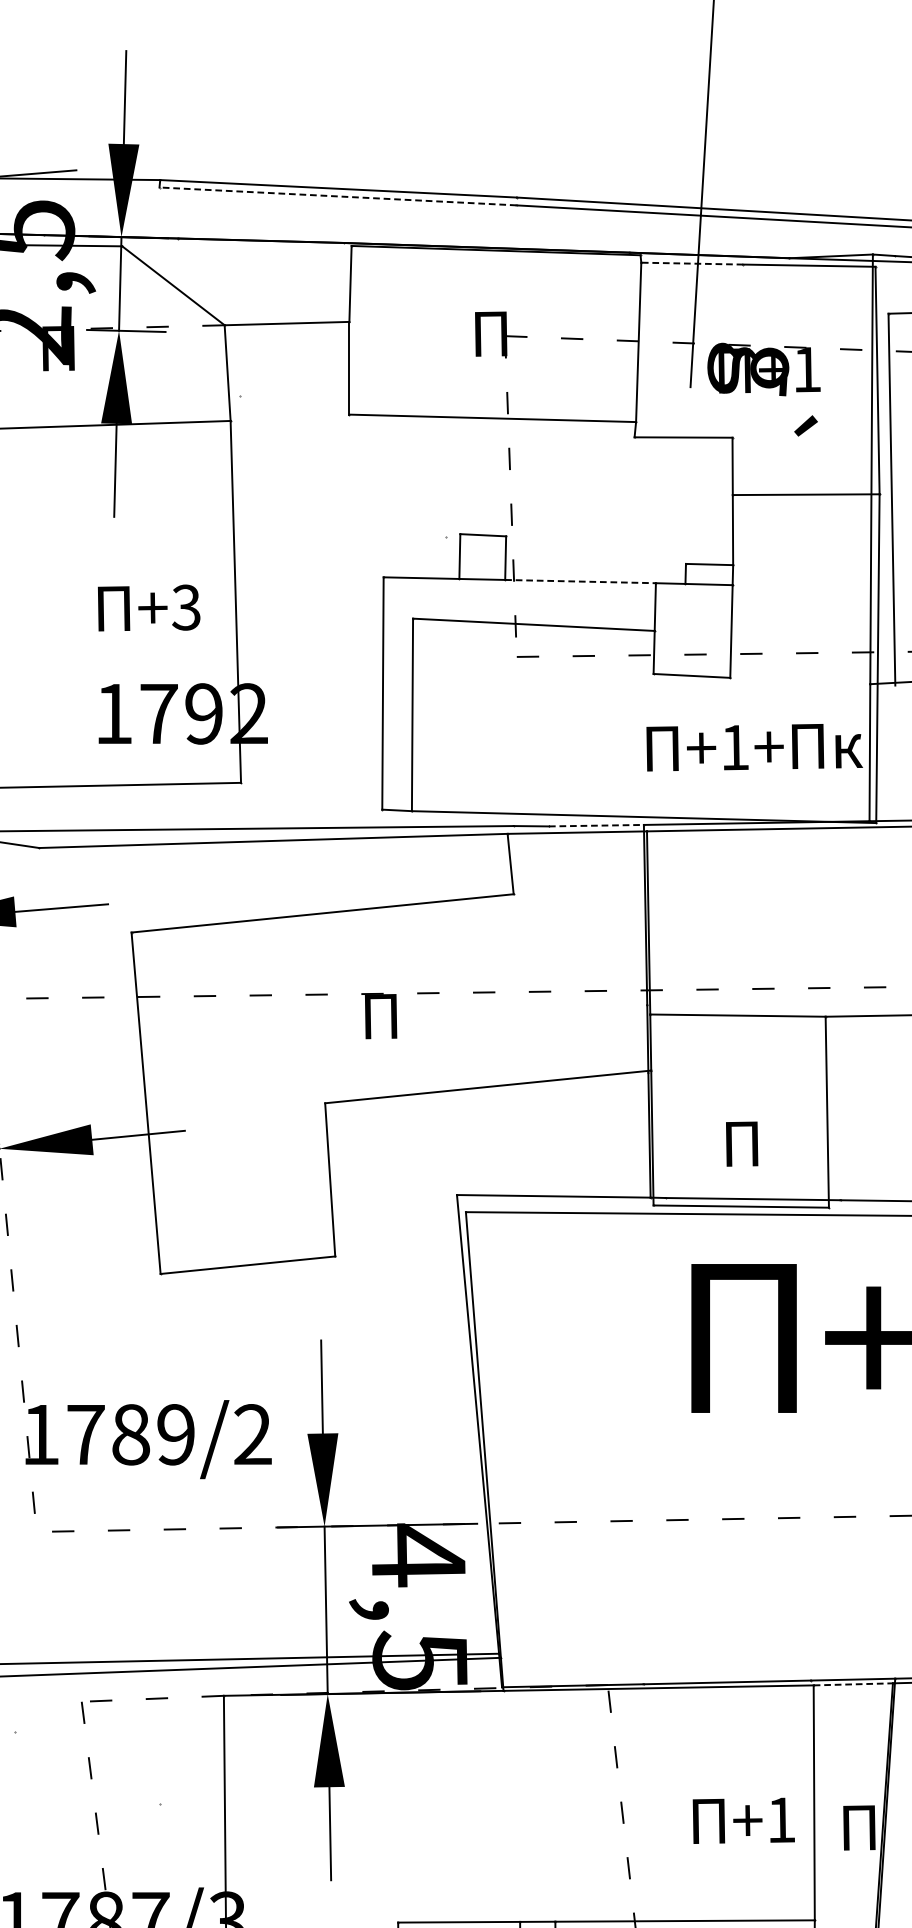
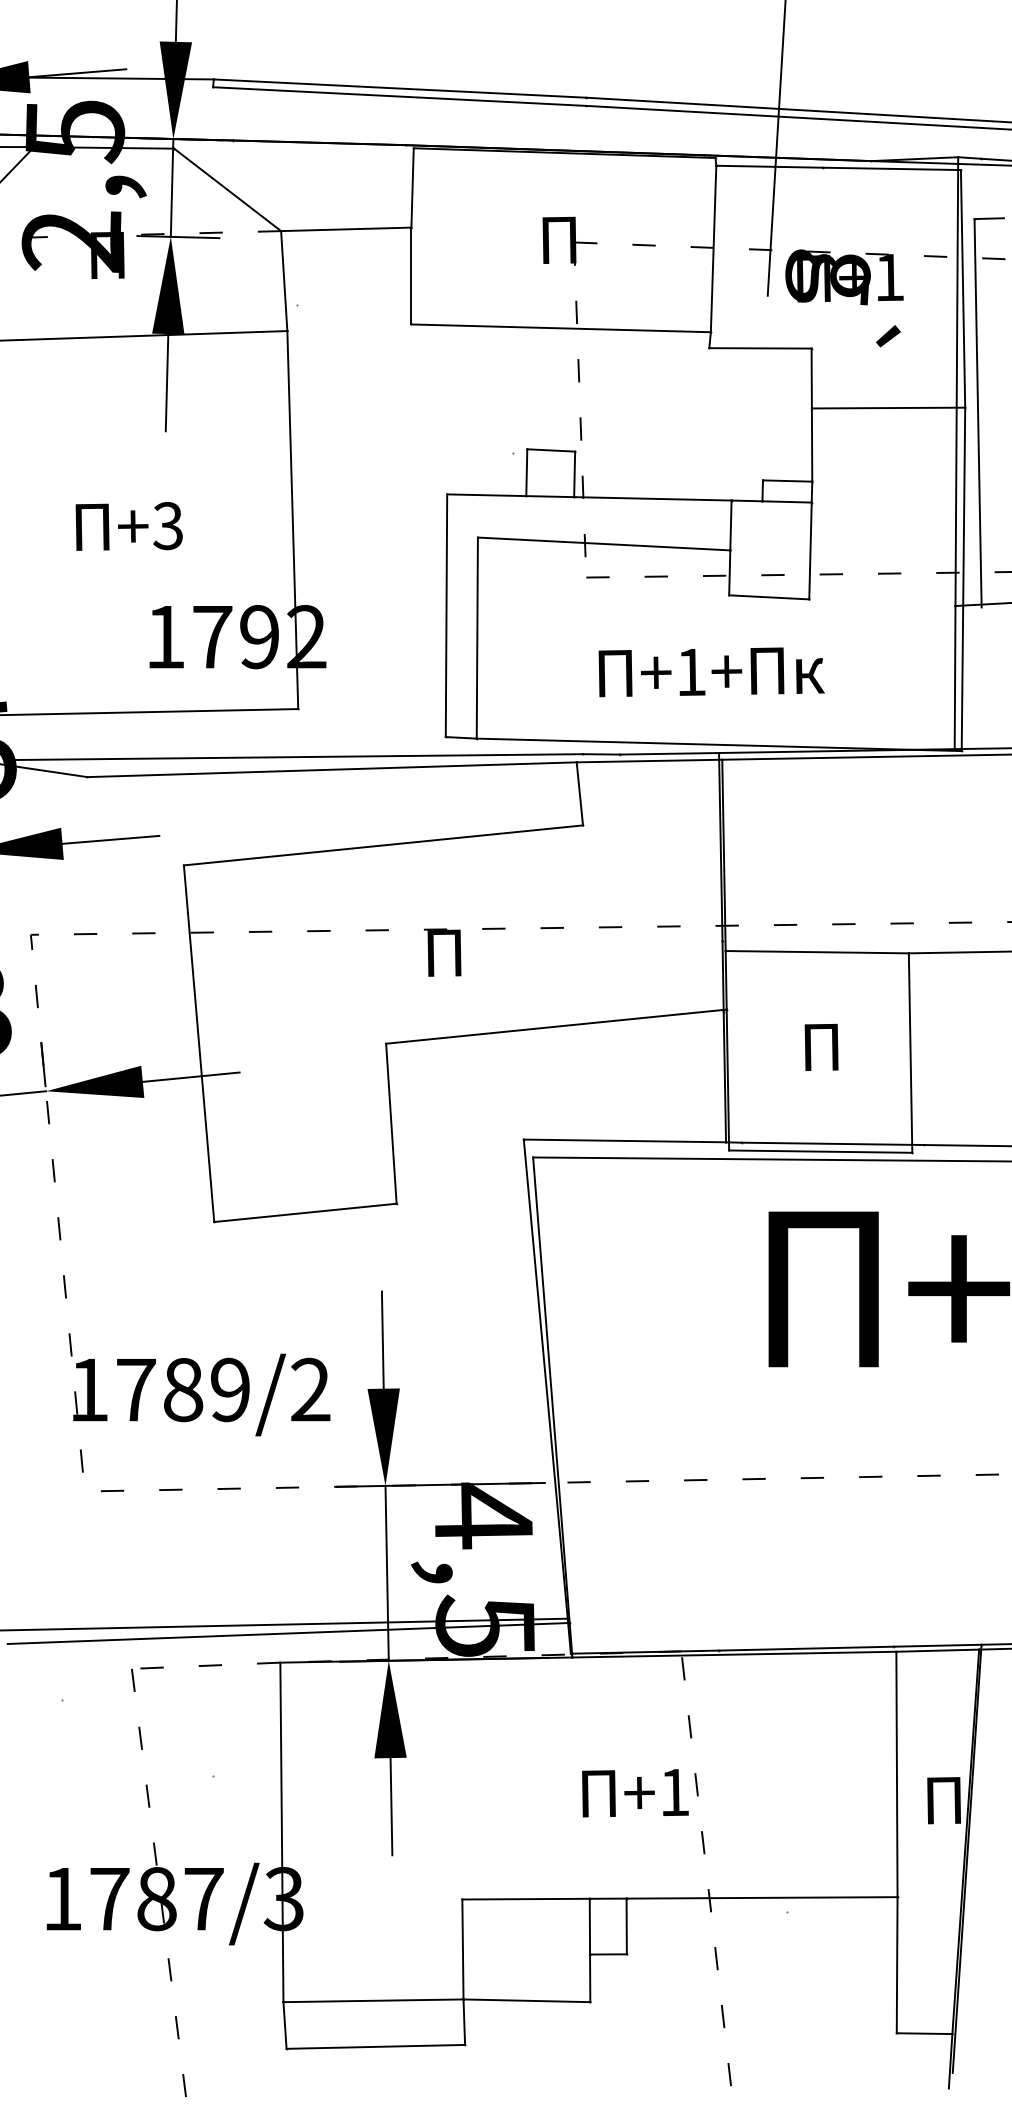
line: (337, 196) -> (399, 96), dashed -> solid
line: (692, 263) -> (769, 166), dashed -> solid
line: (580, 581) -> (652, 498), dashed -> solid
text: (148, 608) -> (128, 526), moved
text: (754, 747) -> (711, 672), moved
line: (596, 825) -> (669, 753), dashed -> solid
text: (742, 1143) -> (821, 1046), moved
line: (854, 1684) -> (938, 1650), dashed -> solid
text: (743, 1821) -> (635, 1793), moved

